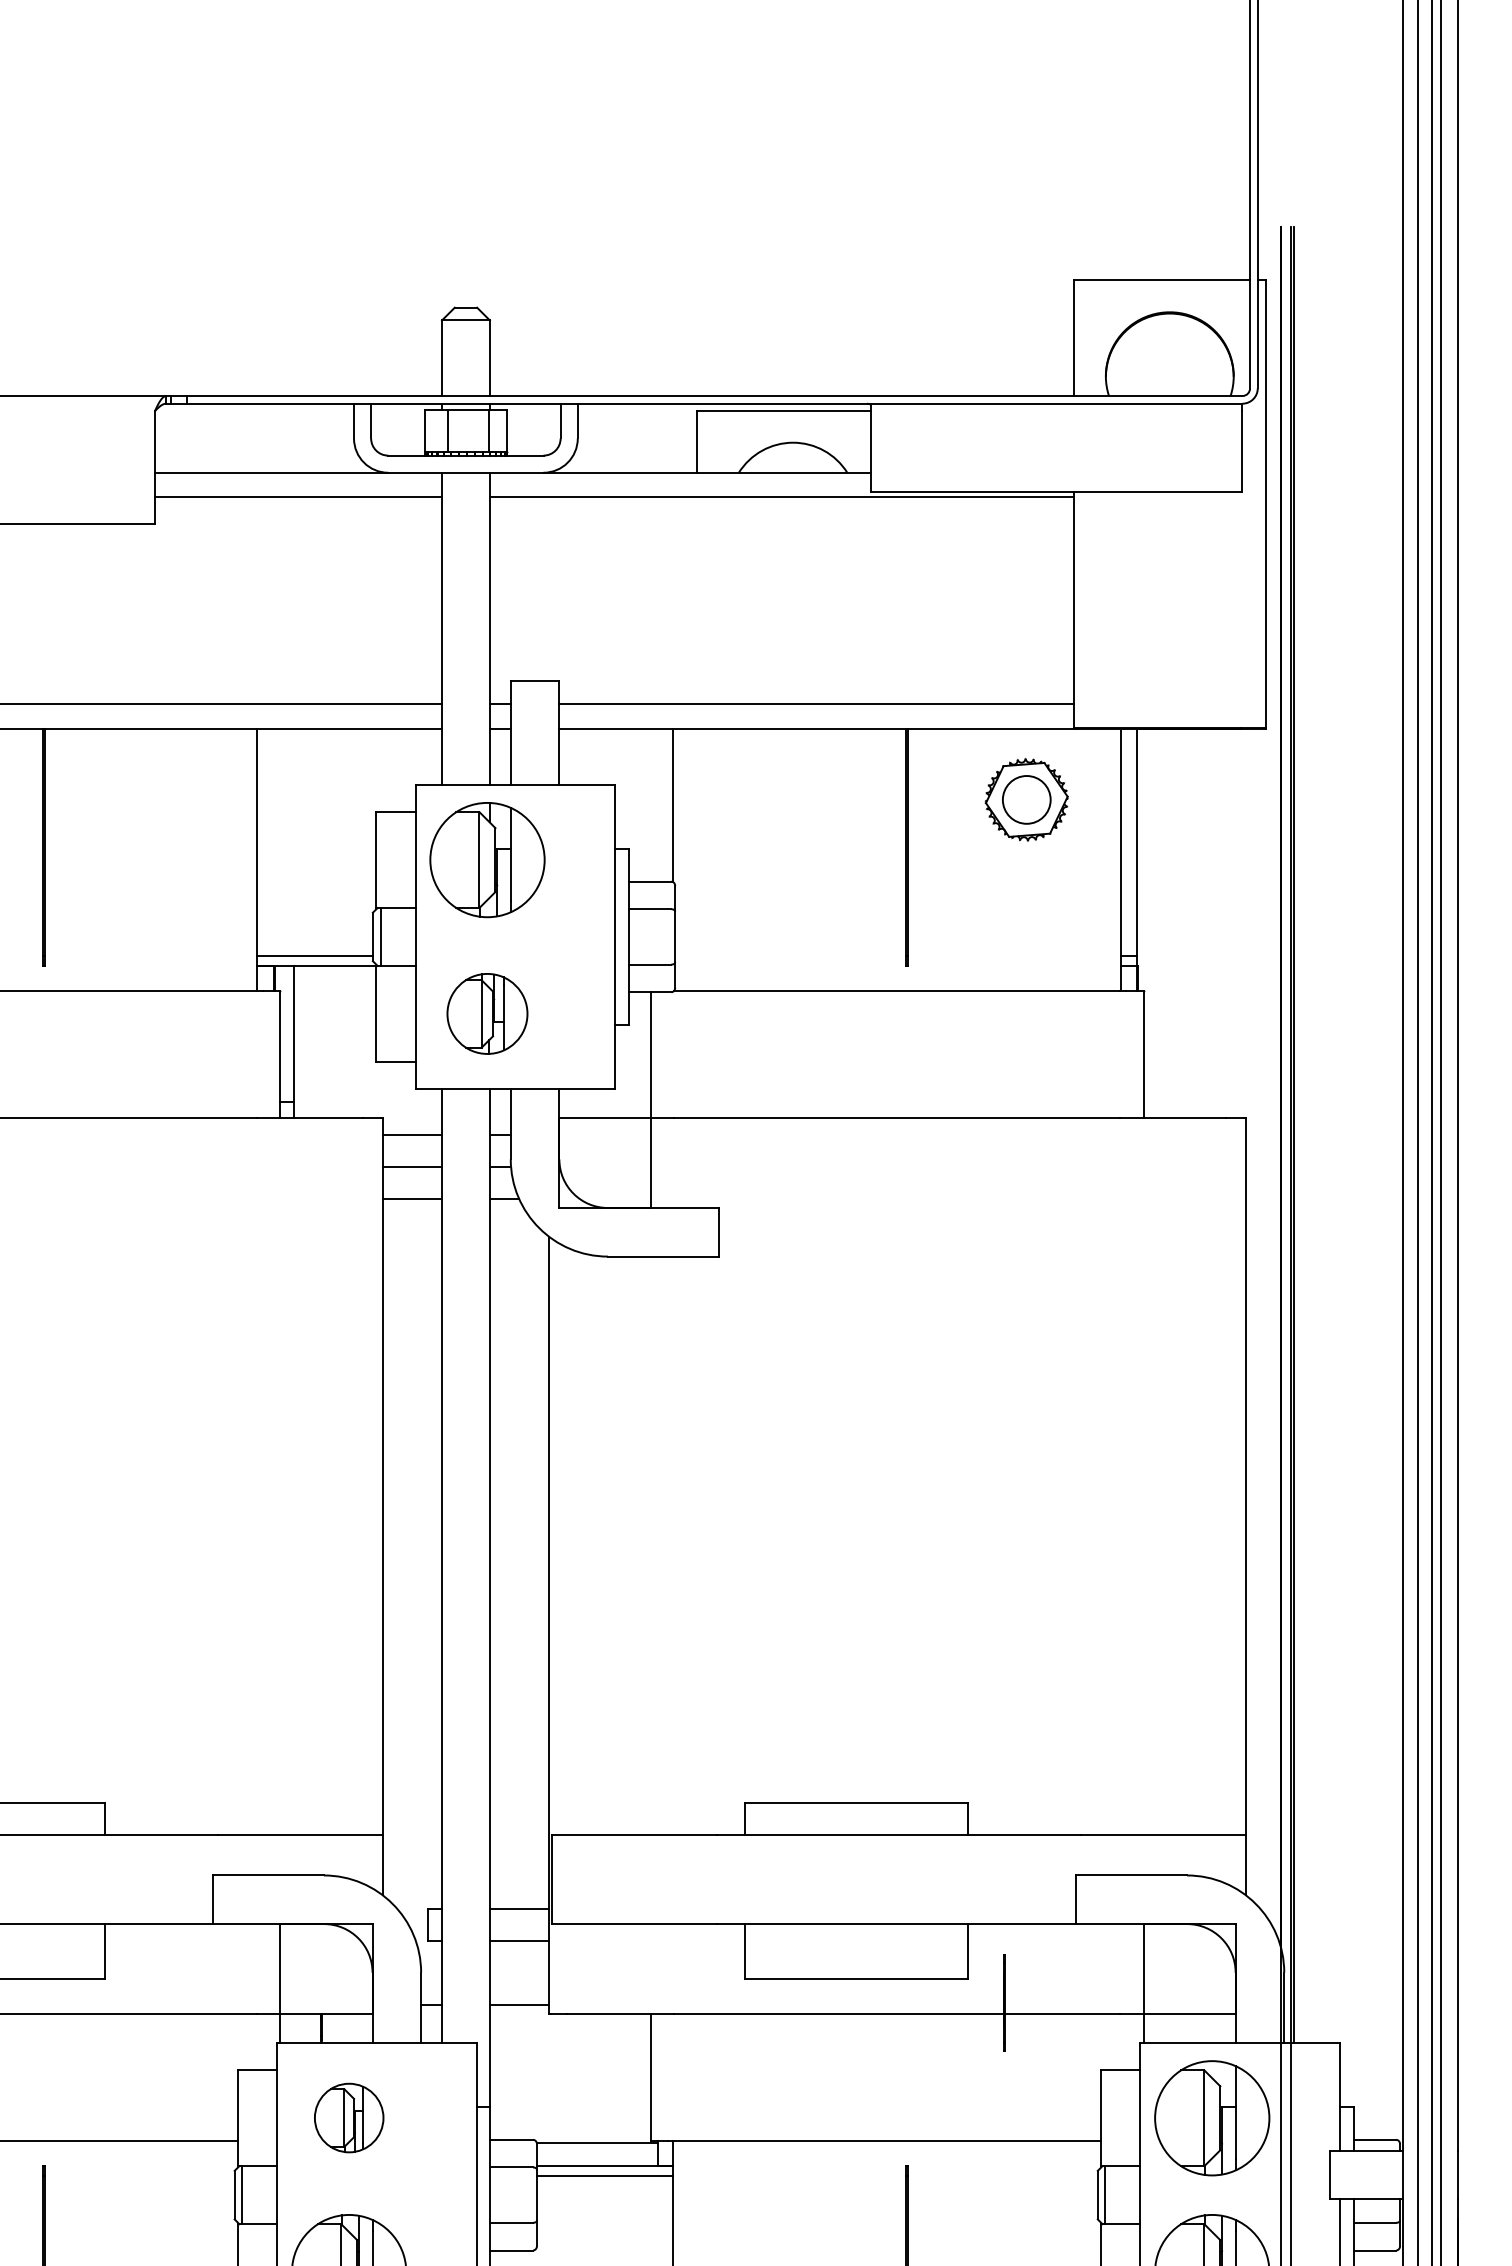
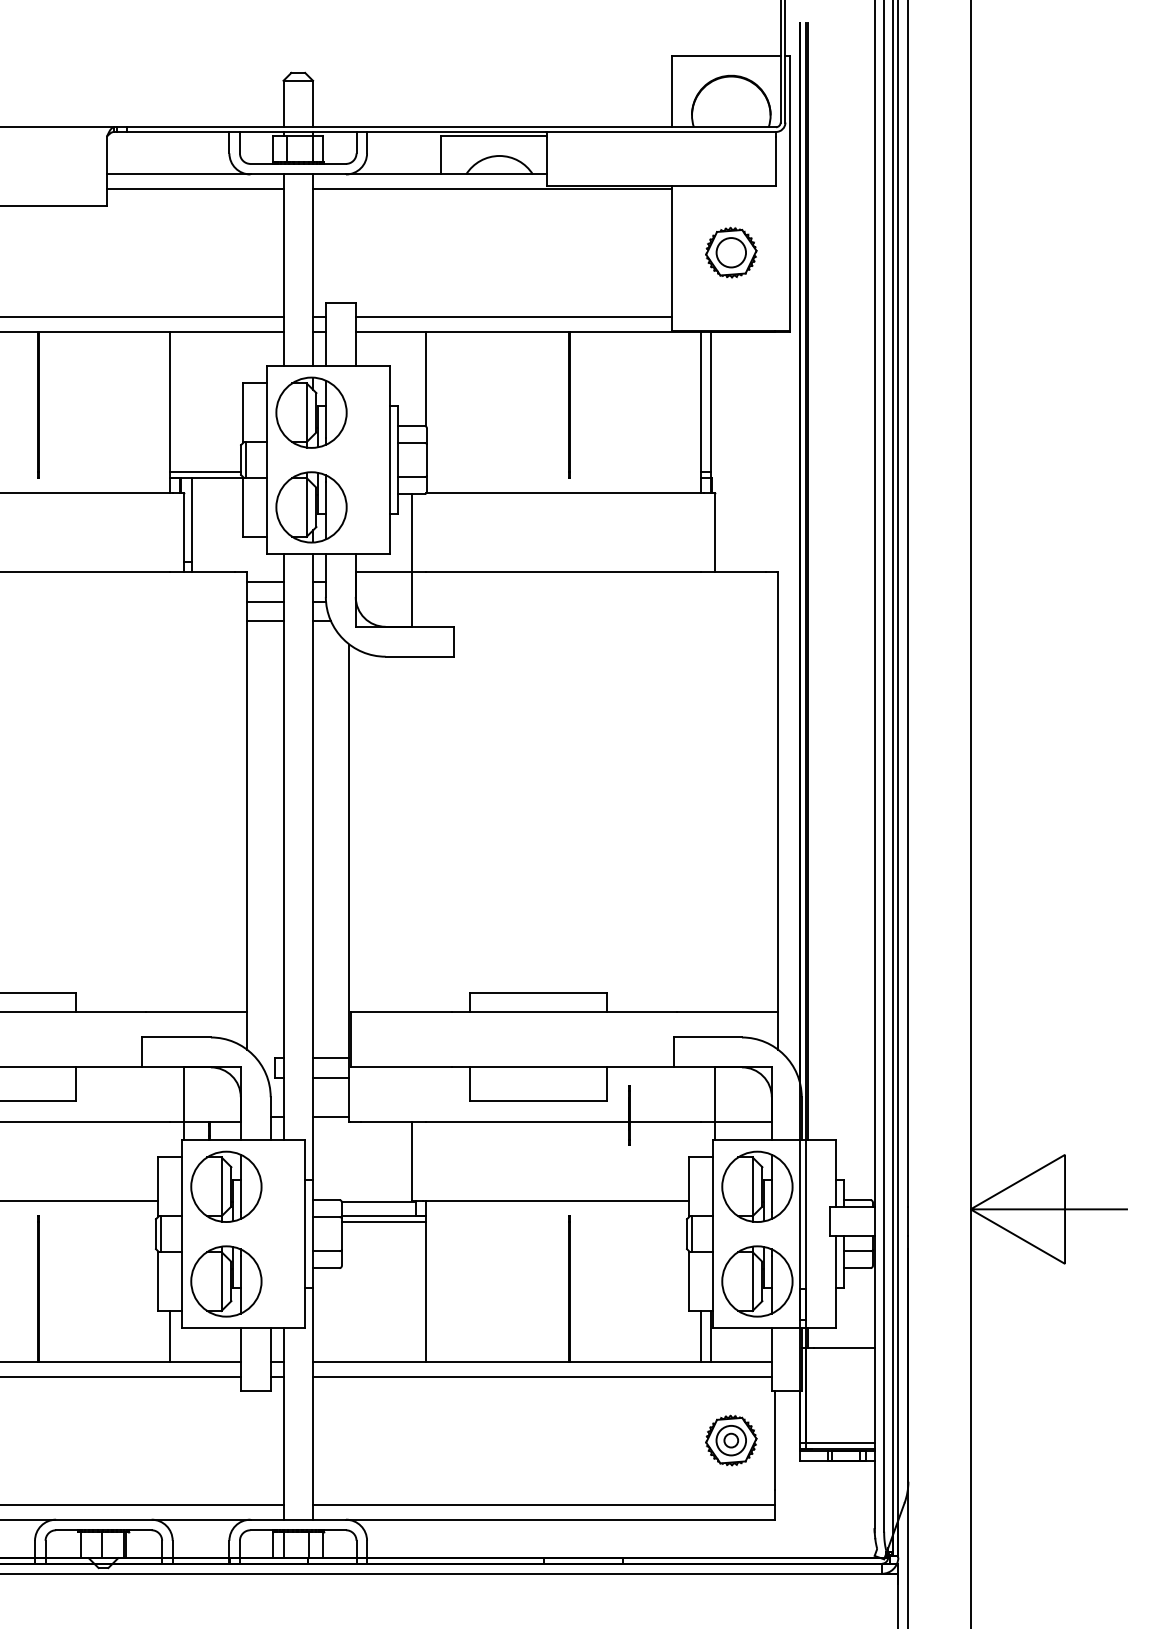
part: (1027, 799) -> (731, 252), moved
part: (487, 1014) -> (311, 507), size x1.43
part: (349, 2117) -> (226, 1186), size x1.67

